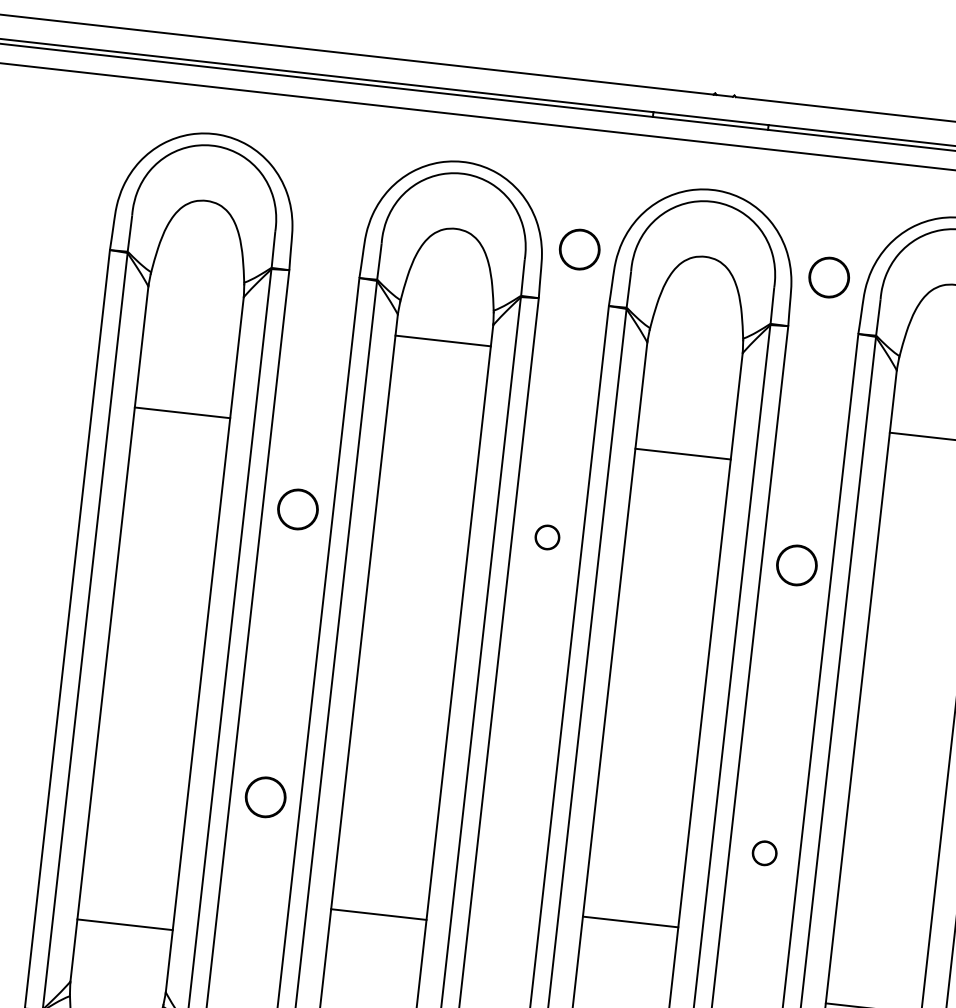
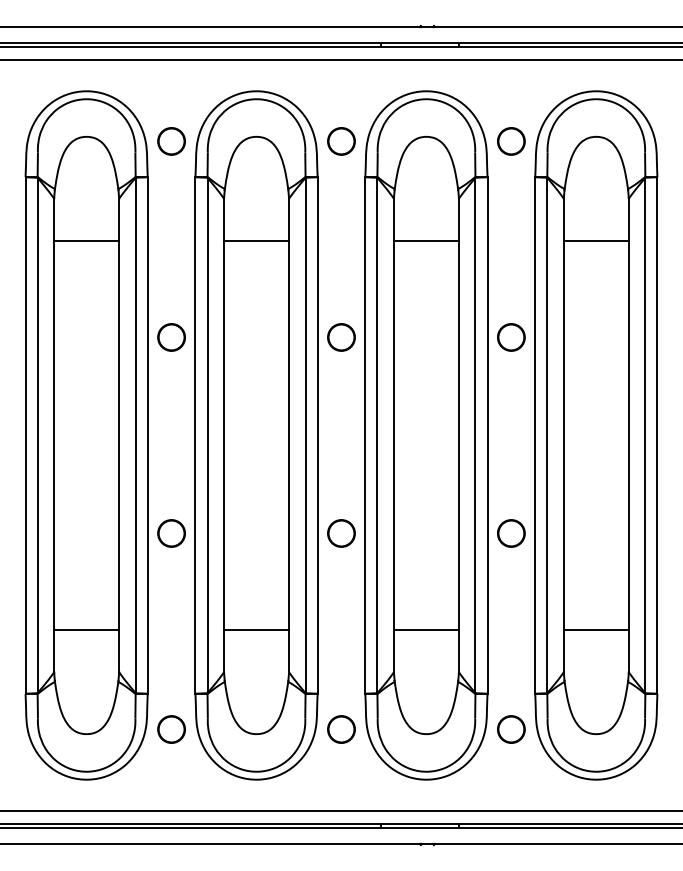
circle: (330, 221) -> (171, 141), added
line: (443, 341) -> (256, 241), moved
line: (182, 413) -> (86, 241), moved
line: (681, 454) -> (425, 241), moved
circle: (547, 537) -> (341, 337), size x1.67
circle: (515, 825) -> (341, 533), added
circle: (764, 853) -> (511, 533), size x1.67
line: (378, 914) -> (256, 629), moved
line: (629, 921) -> (425, 629), moved

